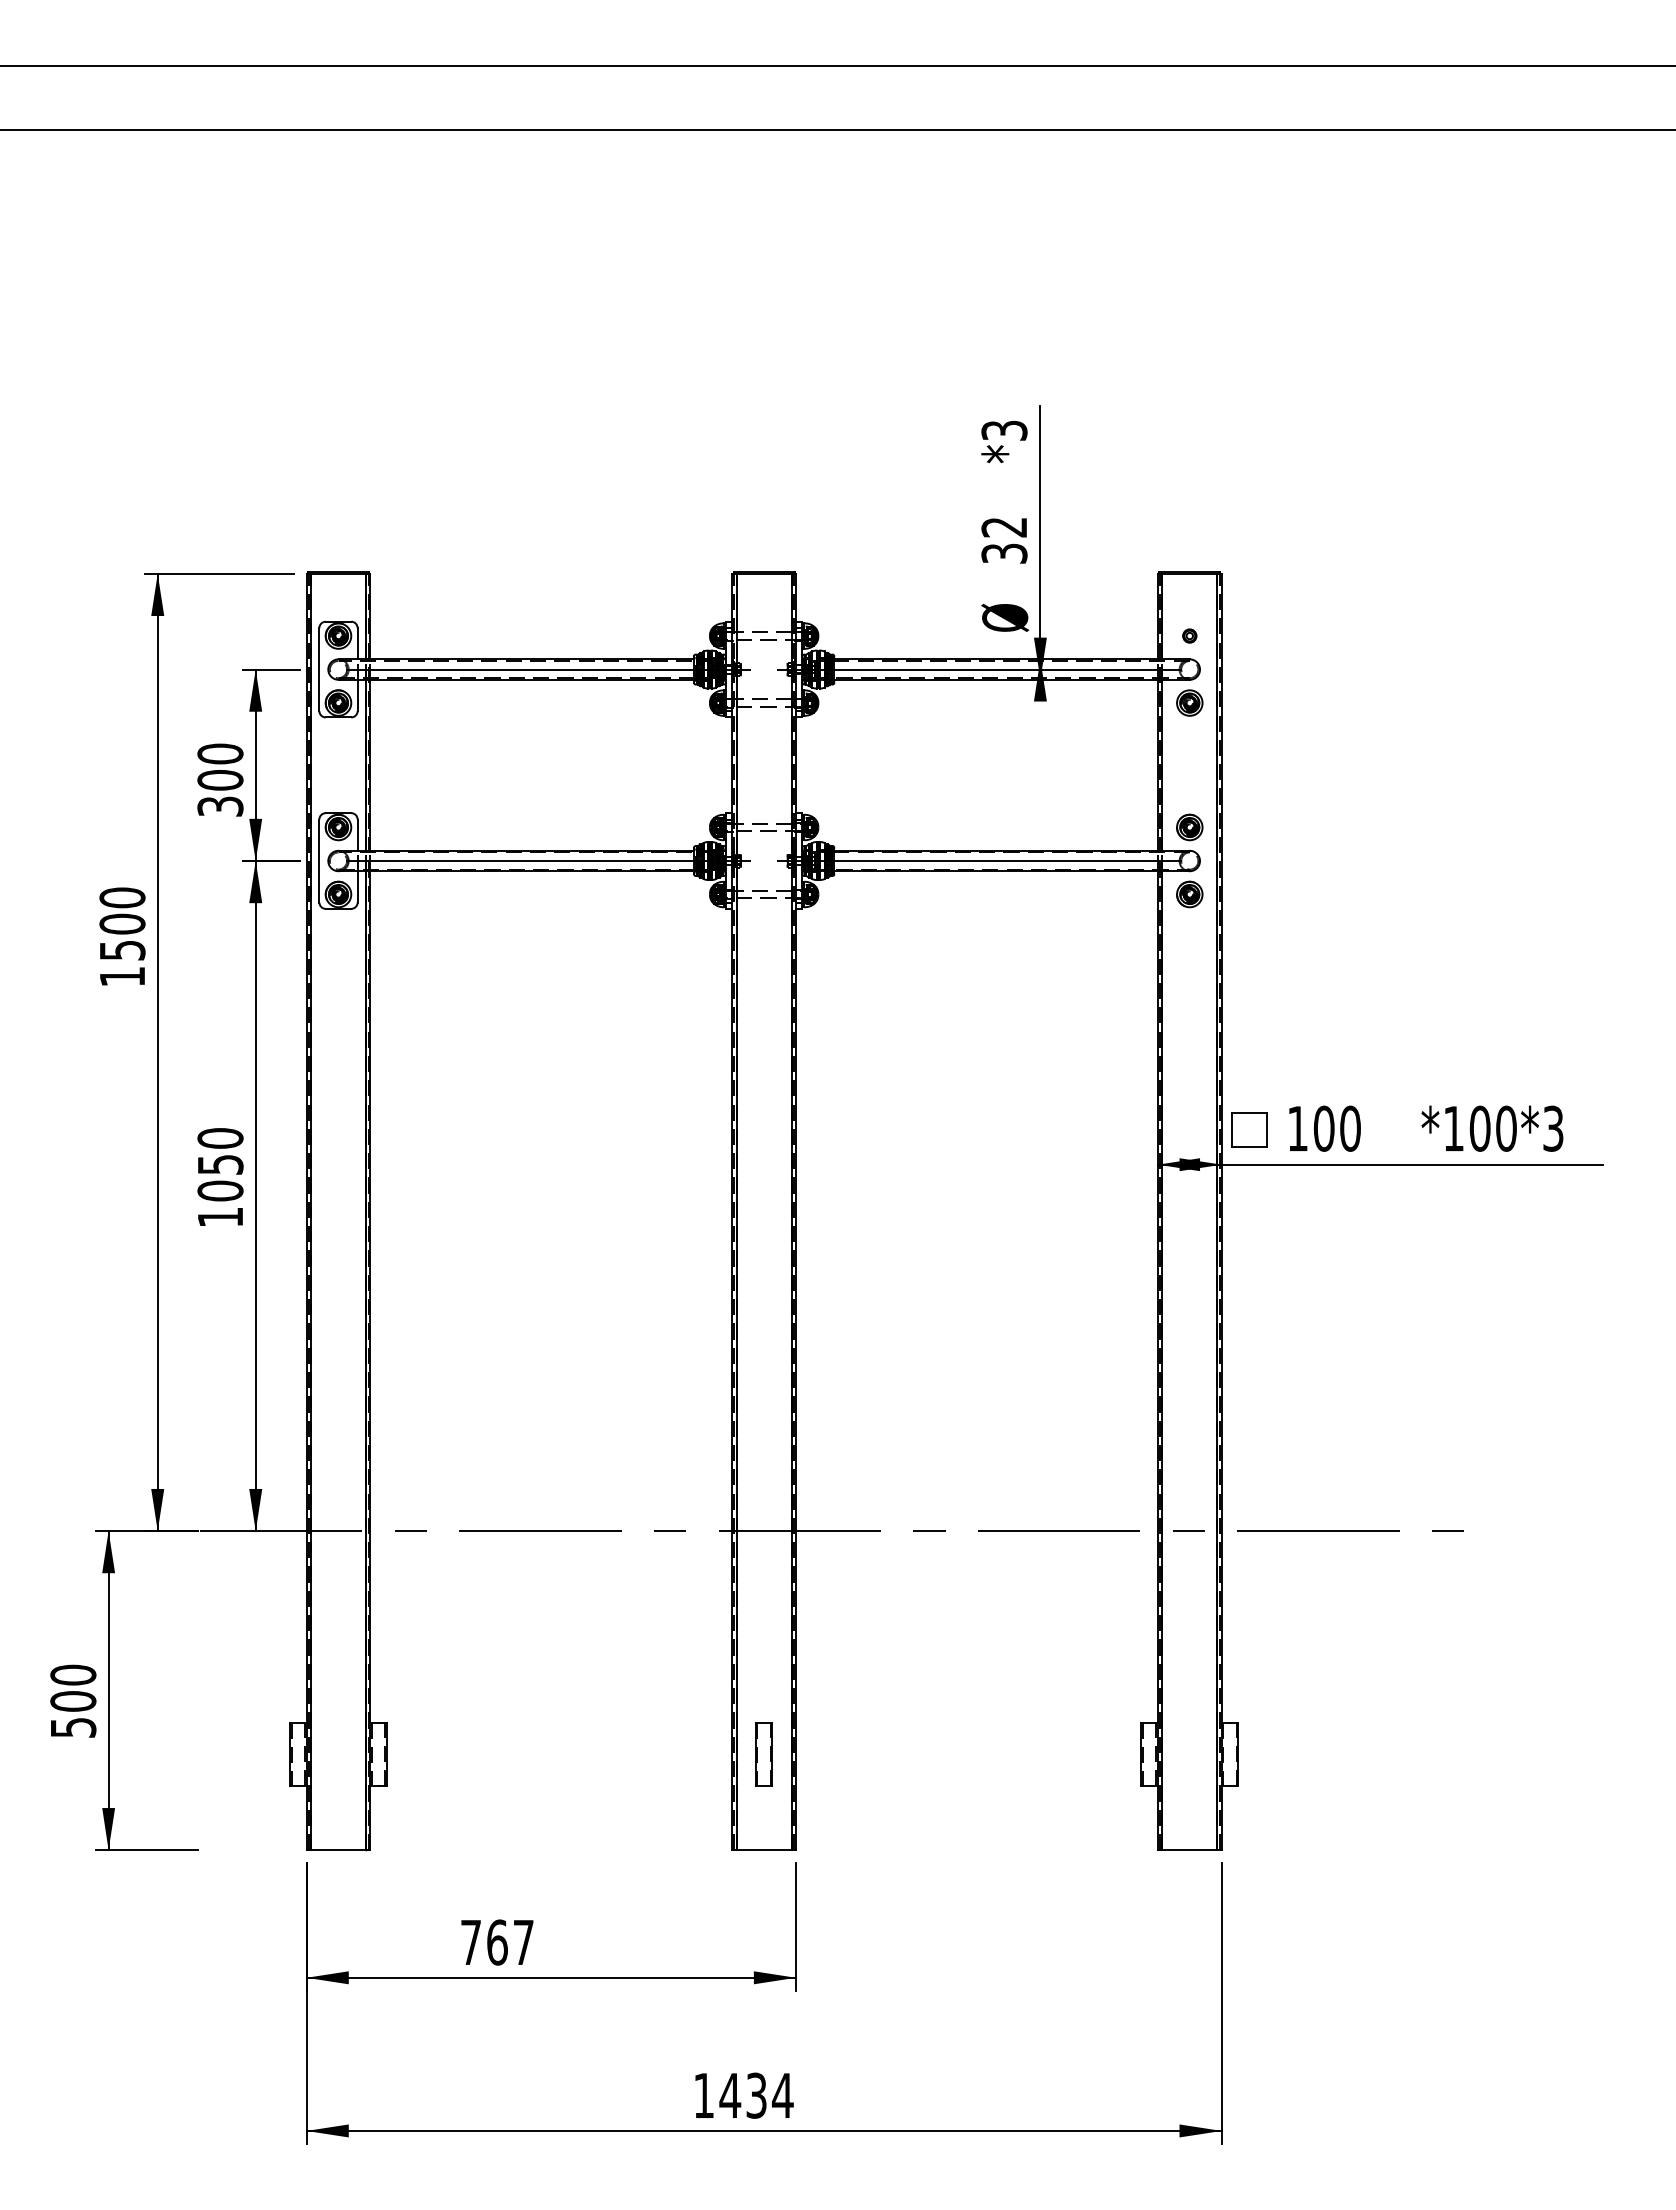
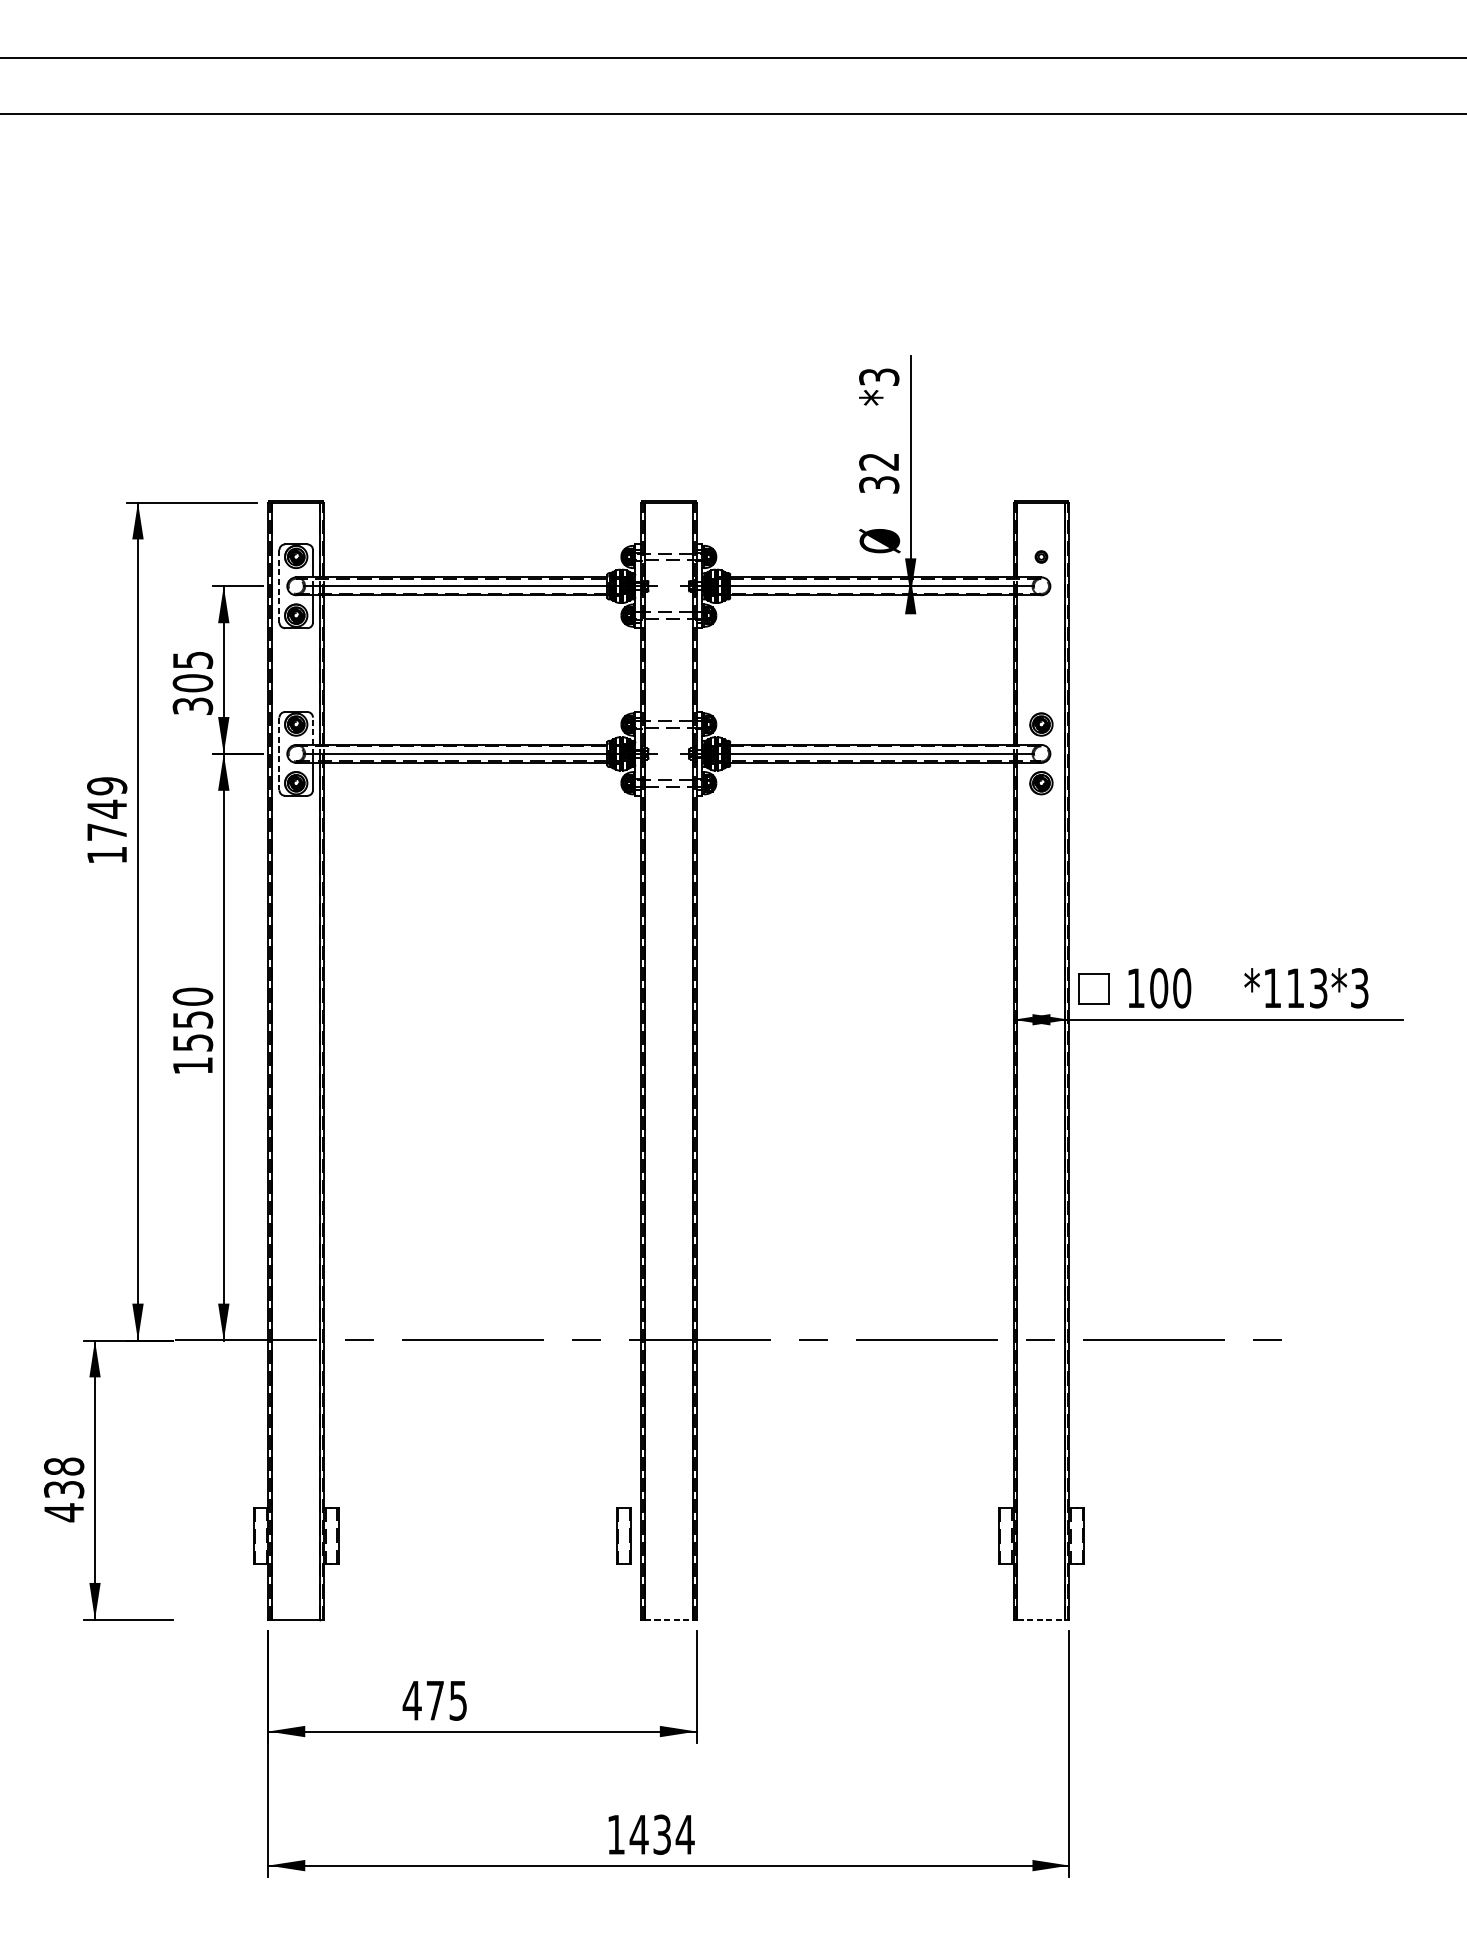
line: (319, 670) -> (279, 587), solid -> dashed
part: (1189, 702) -> (1041, 615), removed
text: (220, 753) -> (192, 659), 300 -> 305
line: (357, 835) -> (312, 731), solid -> dashed
line: (319, 861) -> (279, 754), solid -> dashed
text: (122, 923) -> (107, 808), 1500 -> 1749
text: (1492, 1128) -> (1306, 988), *100*3 -> *113*3
text: (220, 1190) -> (192, 1042), 1050 -> 1550
text: (73, 1701) -> (64, 1489), 500 -> 438
part: (763, 1754) -> (623, 1536), moved
line: (764, 1850) -> (669, 1620), solid -> dashed
line: (1190, 1850) -> (1042, 1620), solid -> dashed
text: (496, 1942) -> (434, 1700), 767 -> 475

